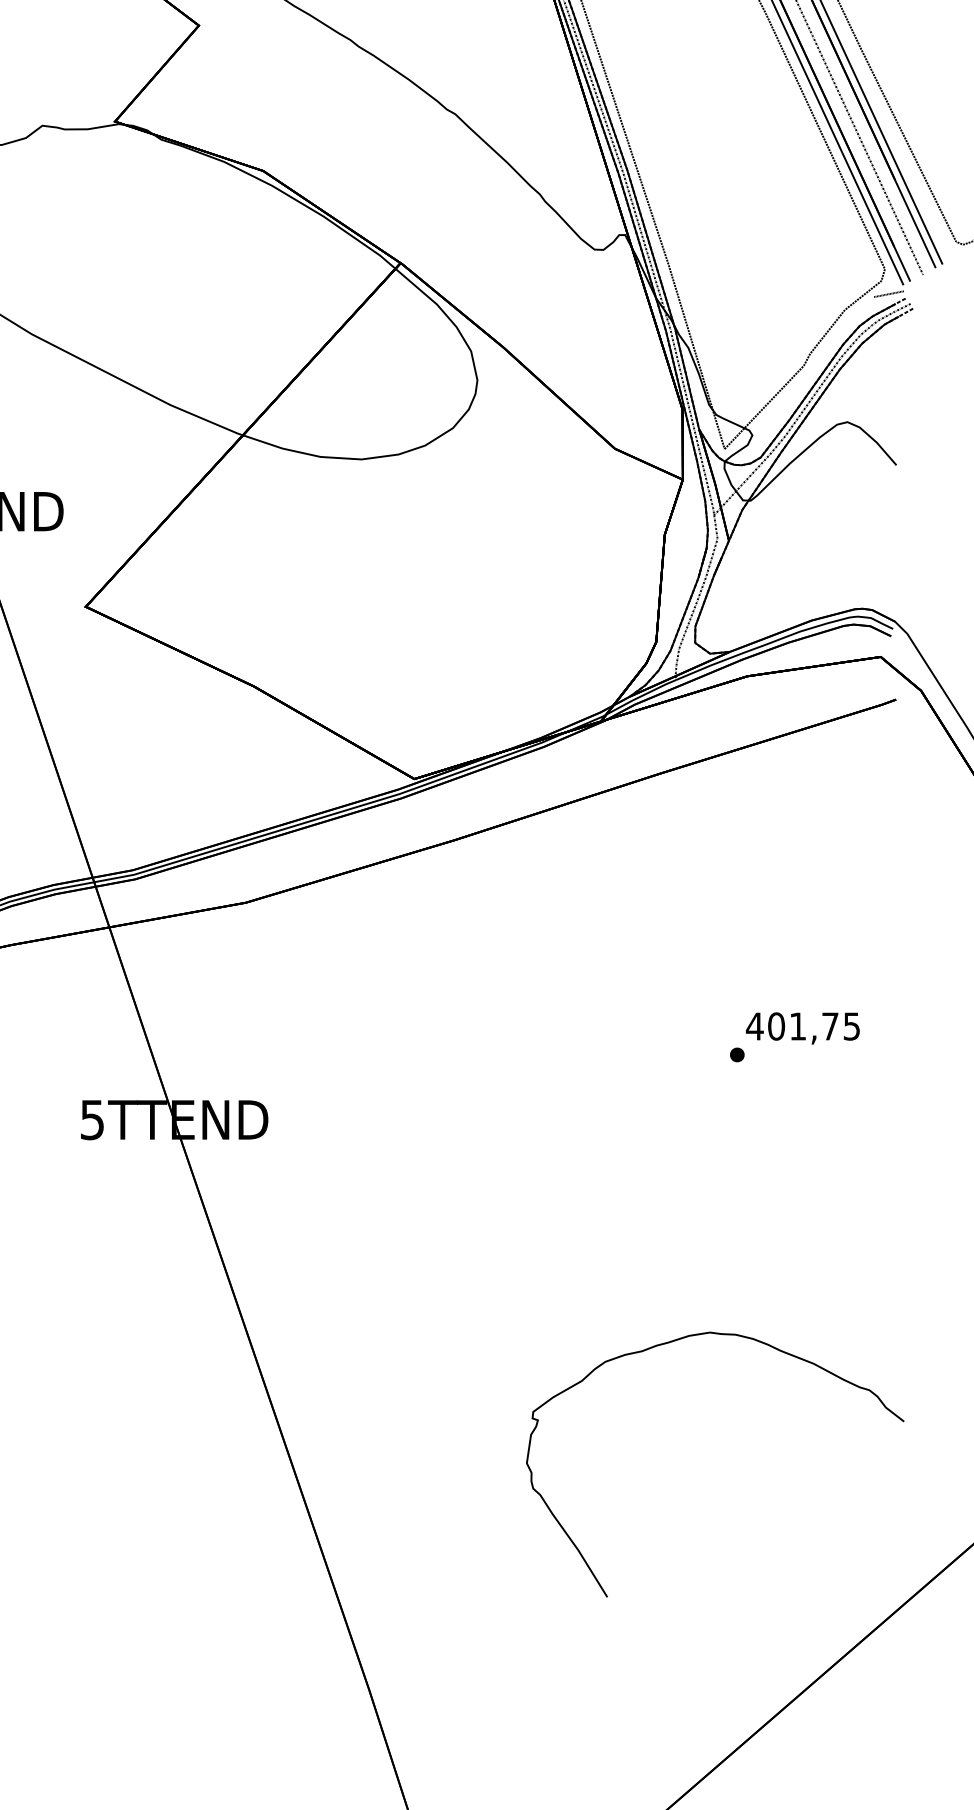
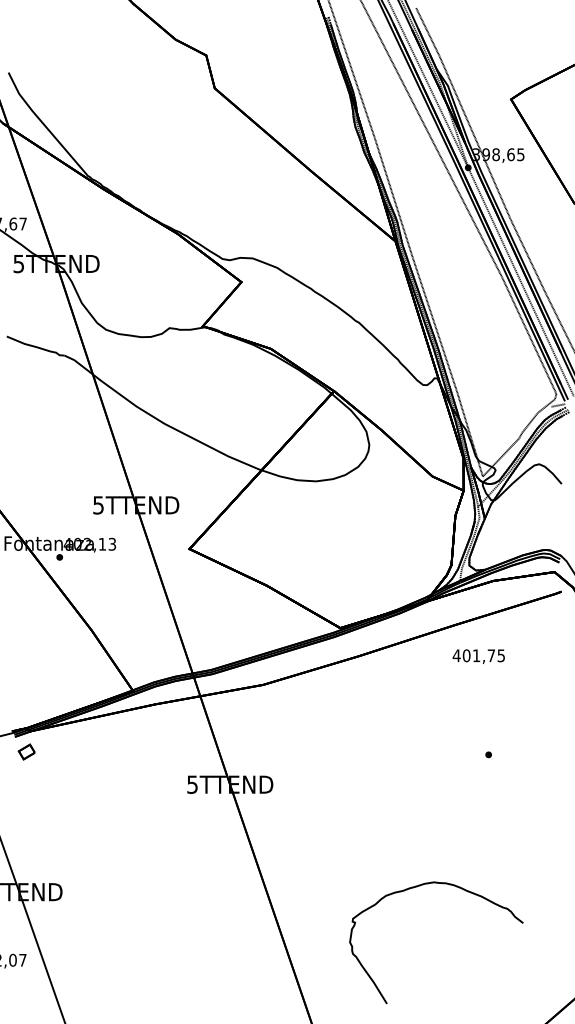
text: (802, 1028) -> (478, 656), moved
curve: (673, 1343) -> (417, 887), moved

